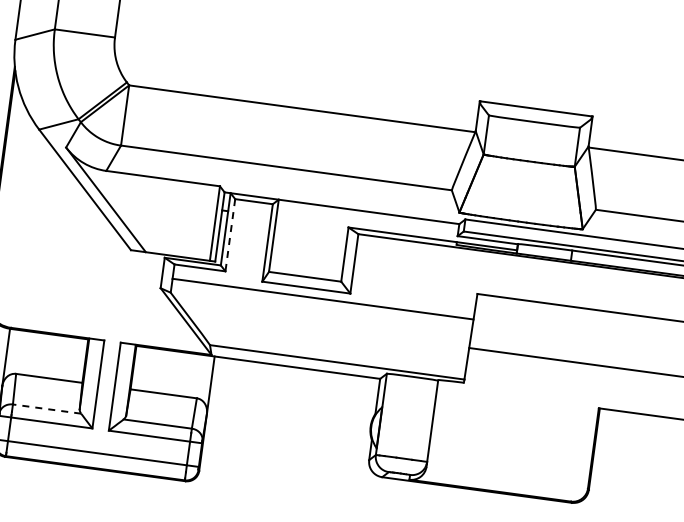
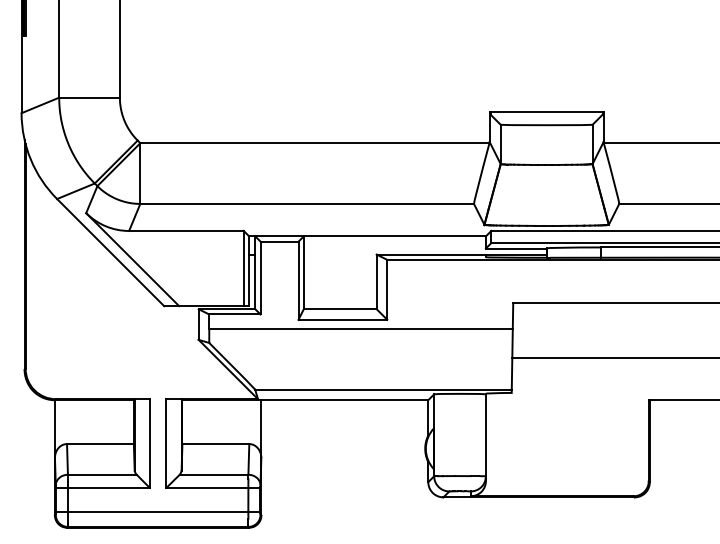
line: (230, 235) -> (260, 278), dashed -> solid
line: (46, 408) -> (101, 474), dashed -> solid

